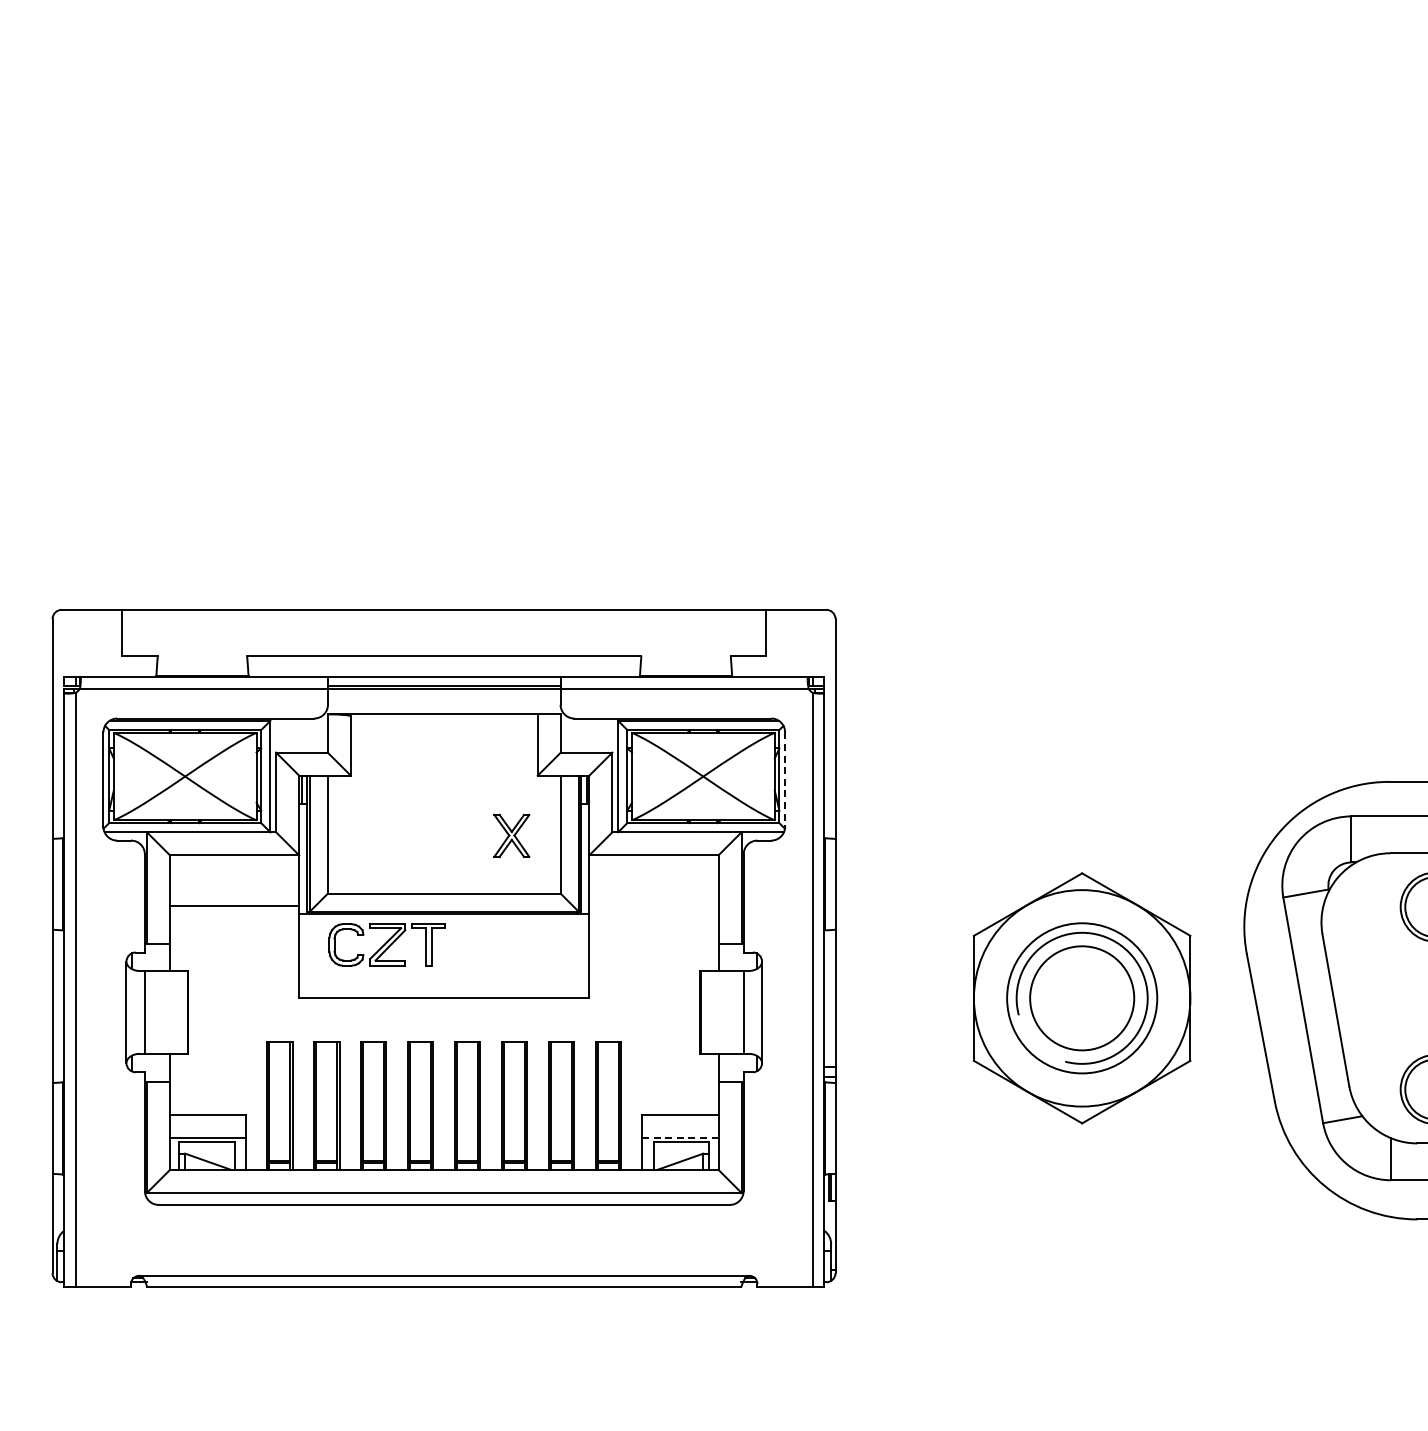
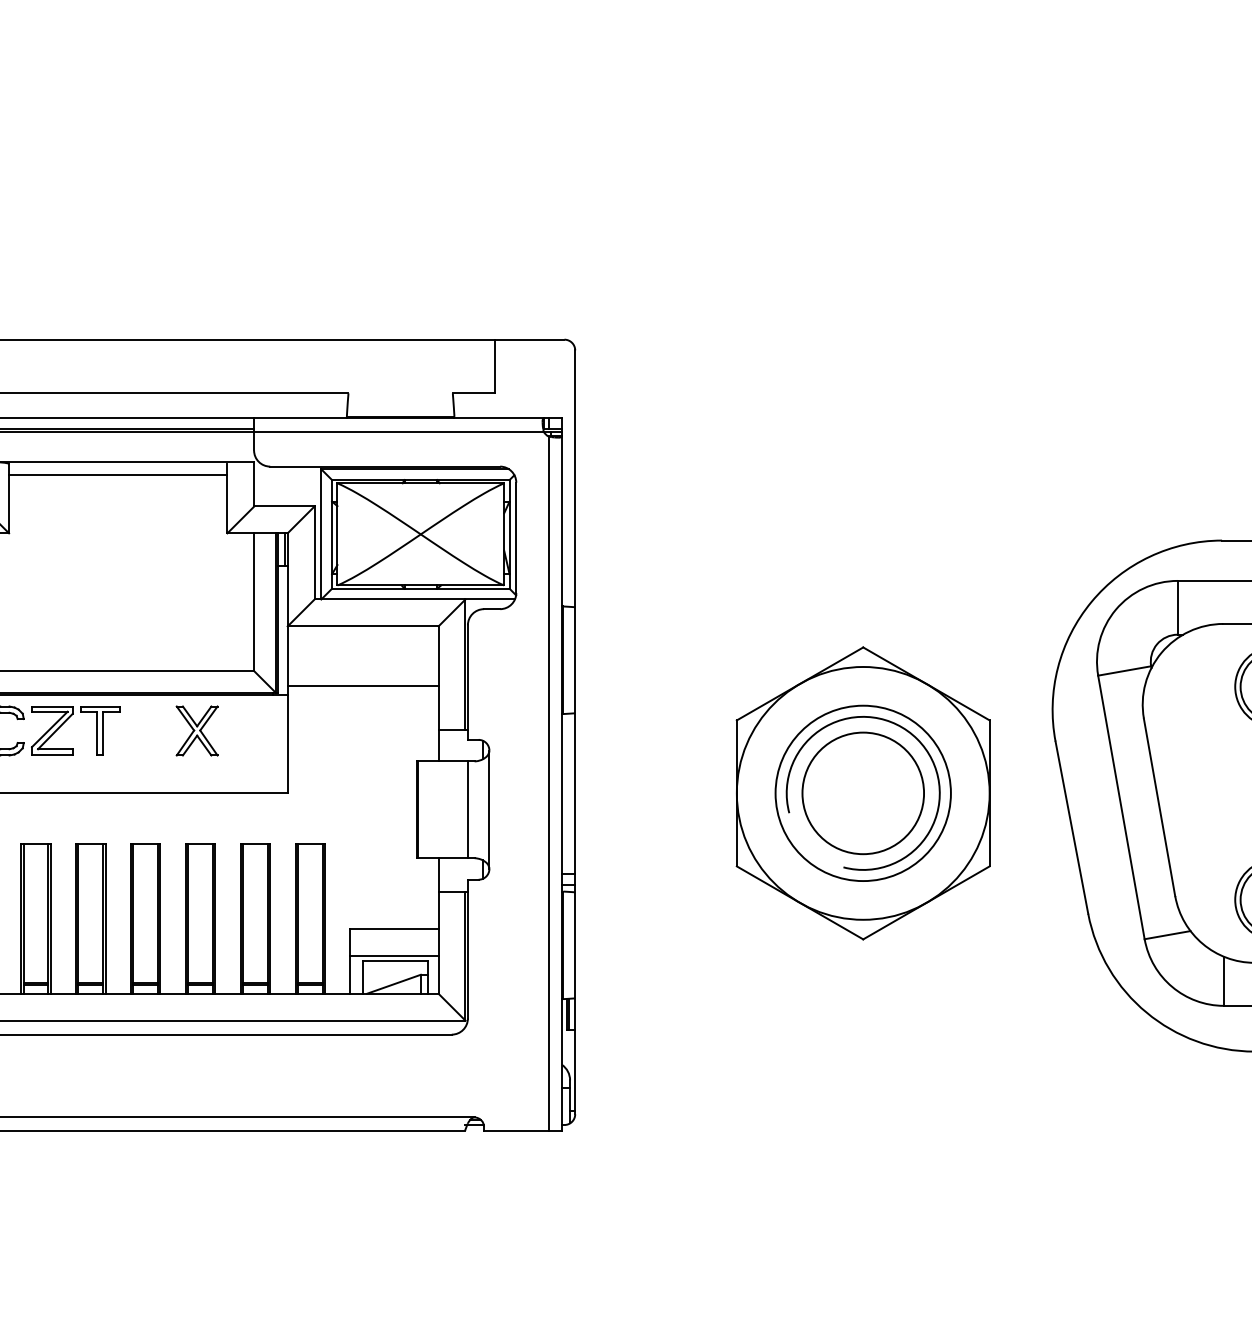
line: (443, 725) -> (117, 474), added
line: (785, 780) -> (516, 538), dashed -> solid
part: (511, 835) -> (196, 730), moved
line: (653, 906) -> (362, 686), added
line: (679, 1137) -> (392, 955), dashed -> solid

